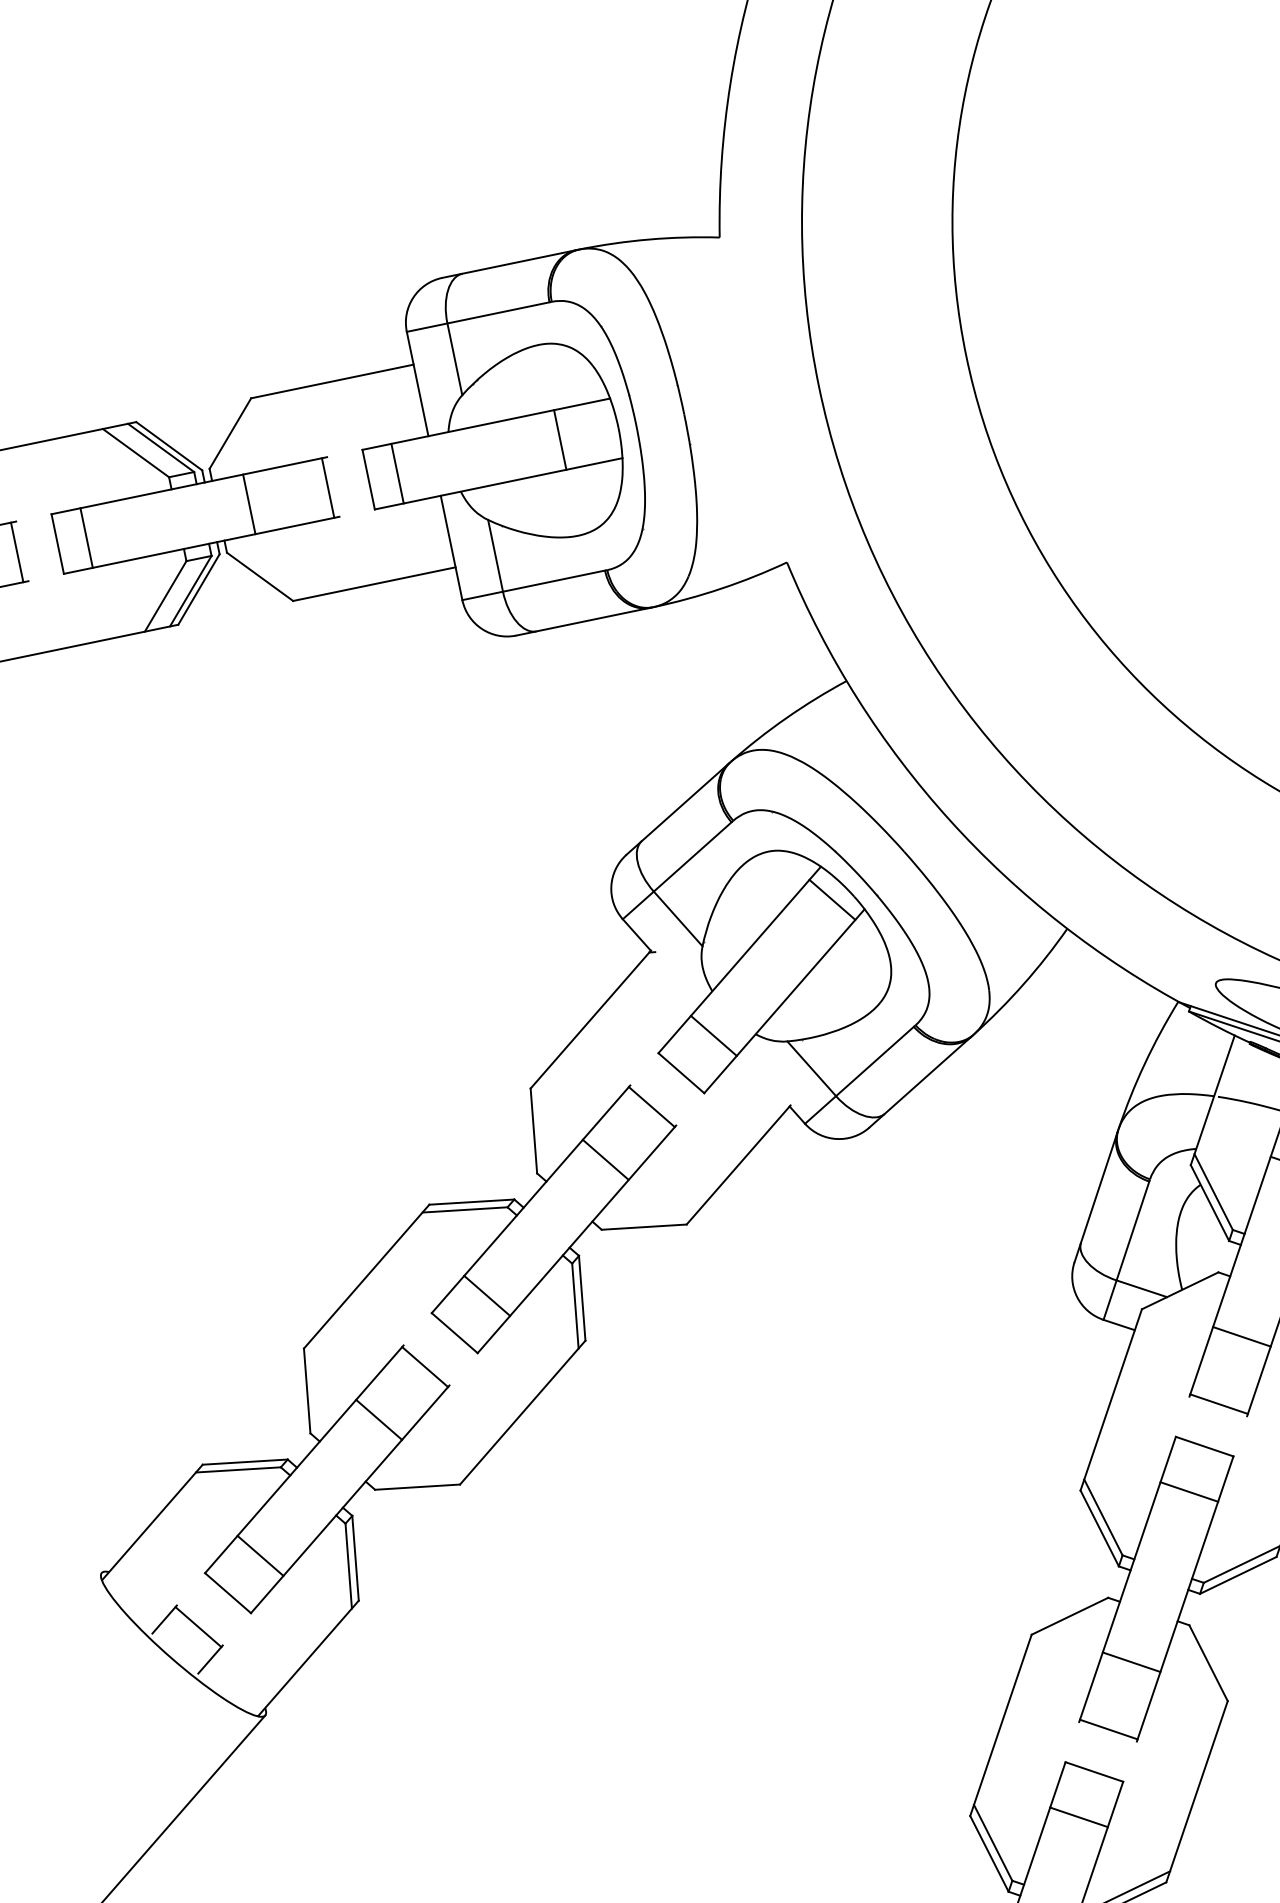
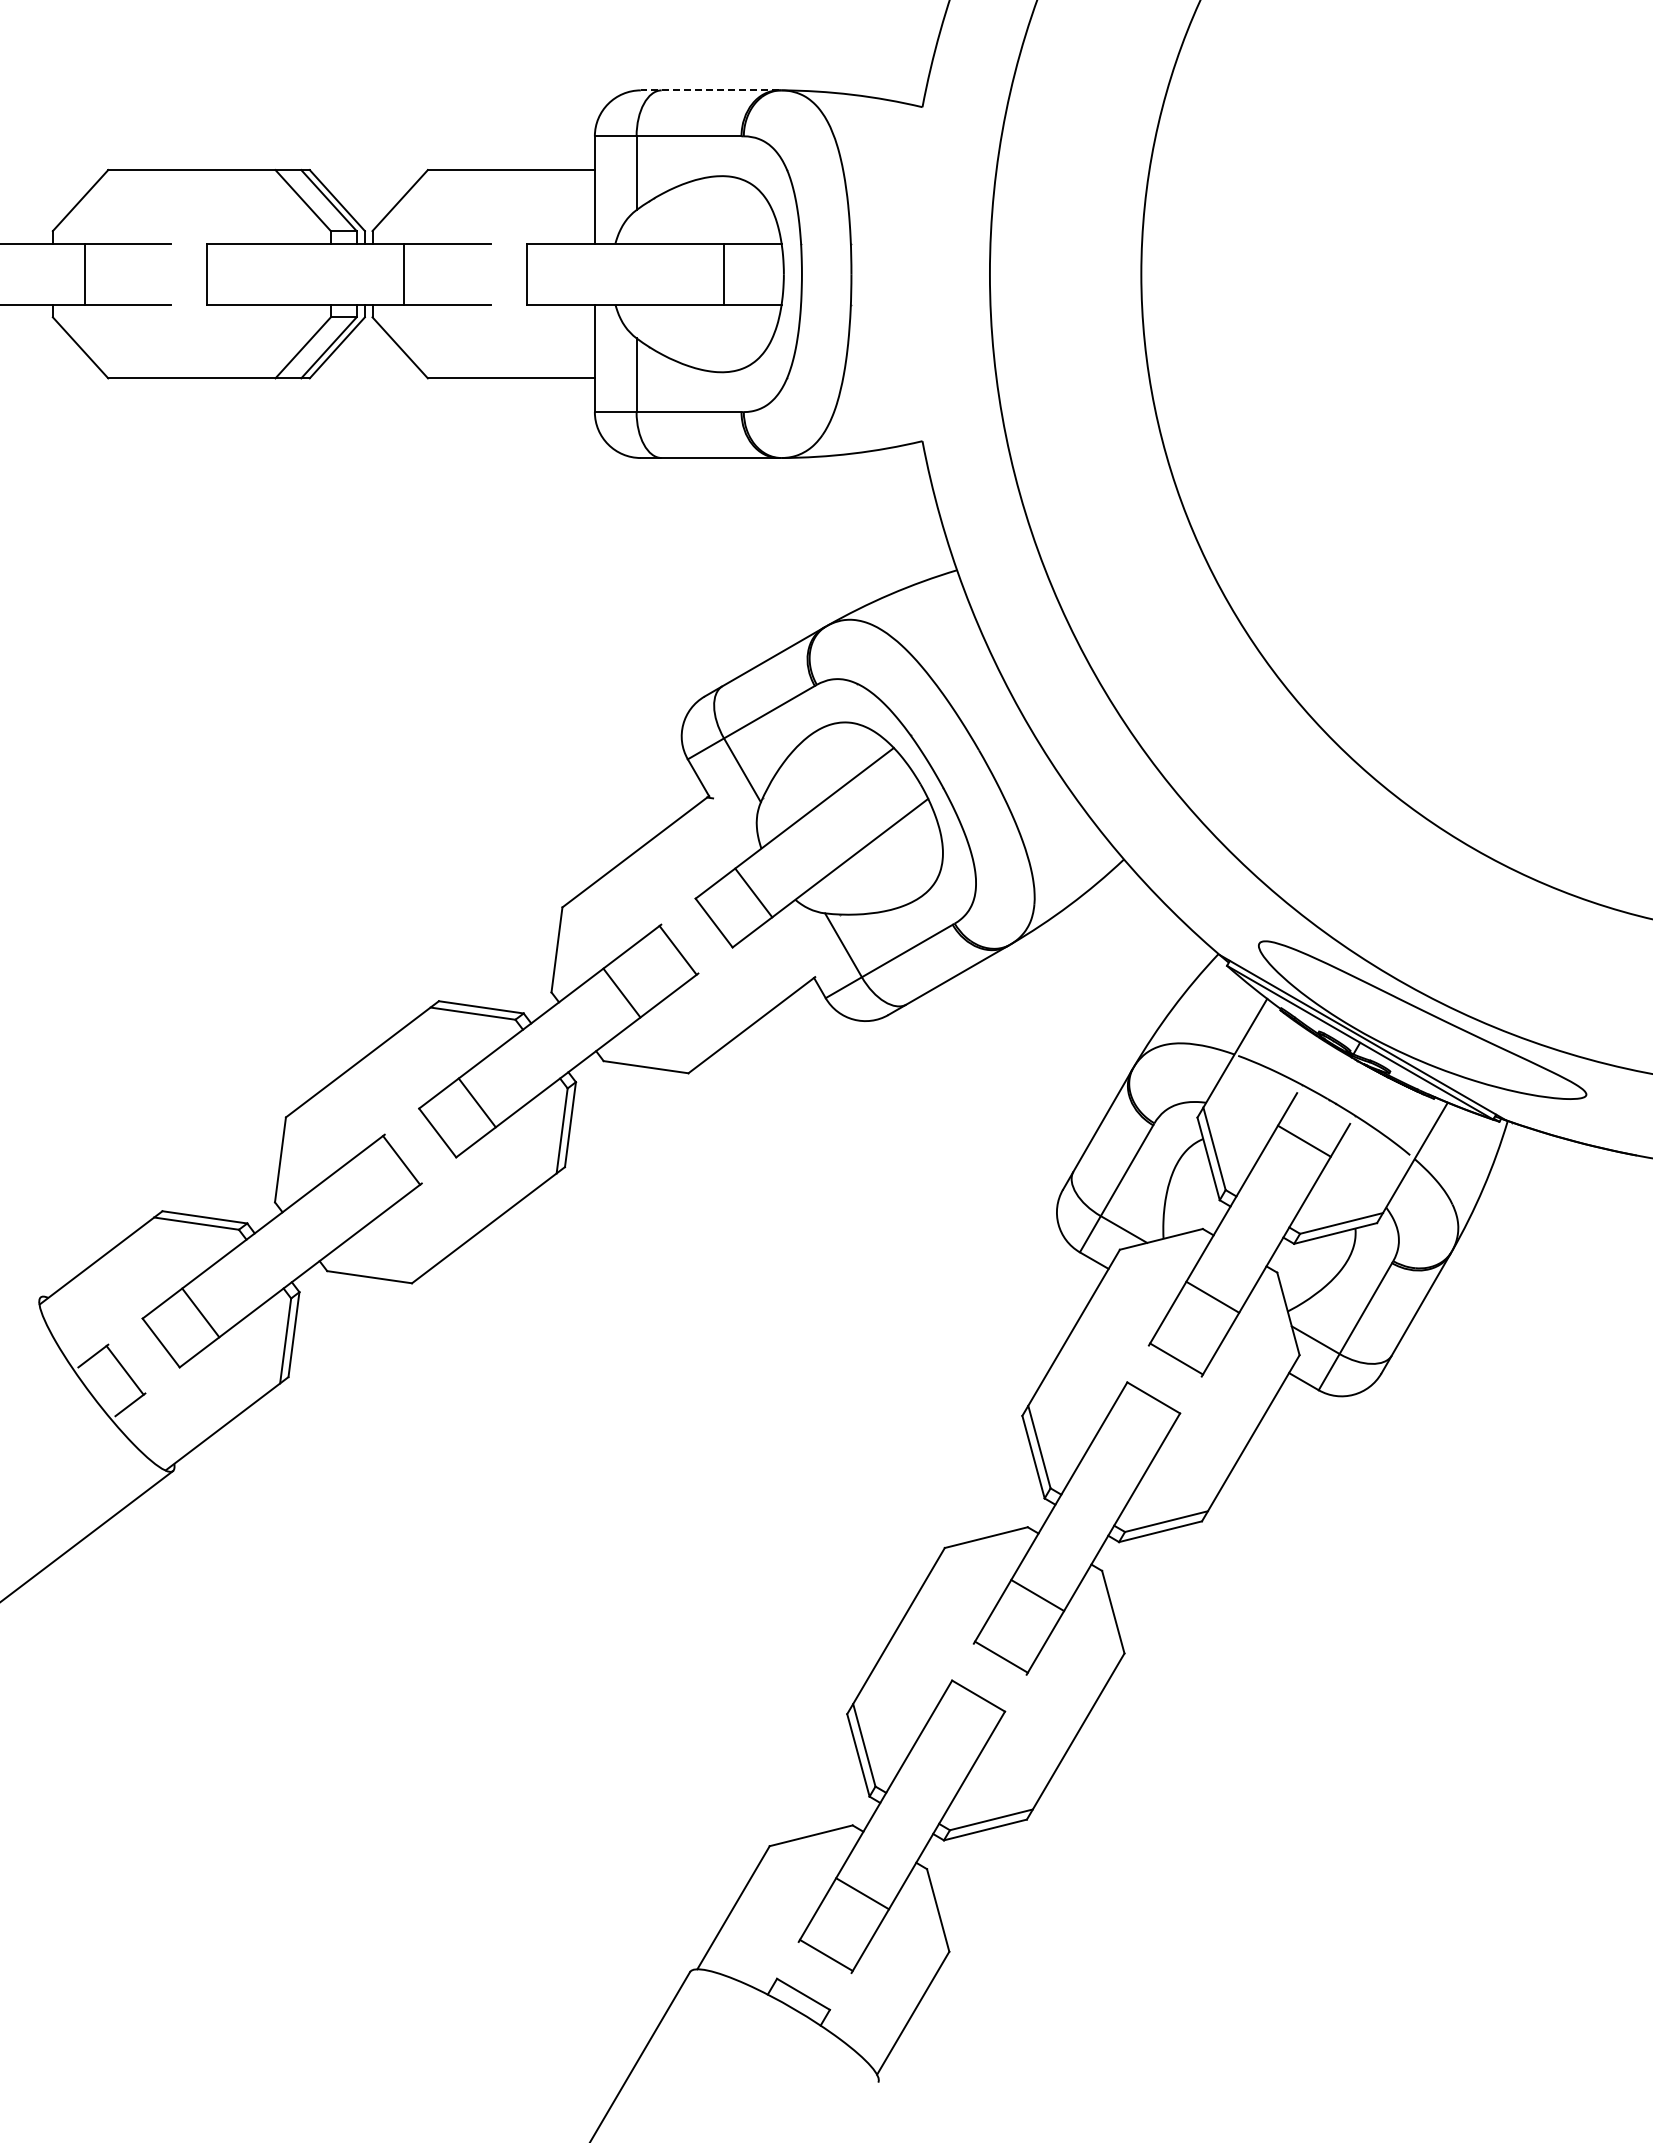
line: (509, 264) -> (709, 90), solid -> dashed
line: (397, 473) -> (556, 273), removed
line: (328, 487) -> (485, 273), removed
line: (86, 537) -> (237, 273), removed
line: (16, 551) -> (165, 273), removed
line: (831, 899) -> (897, 782), removed
line: (379, 1419) -> (345, 1202), removed
line: (1188, 1492) -> (1128, 1439), removed
line: (1078, 1817) -> (953, 1737), removed

